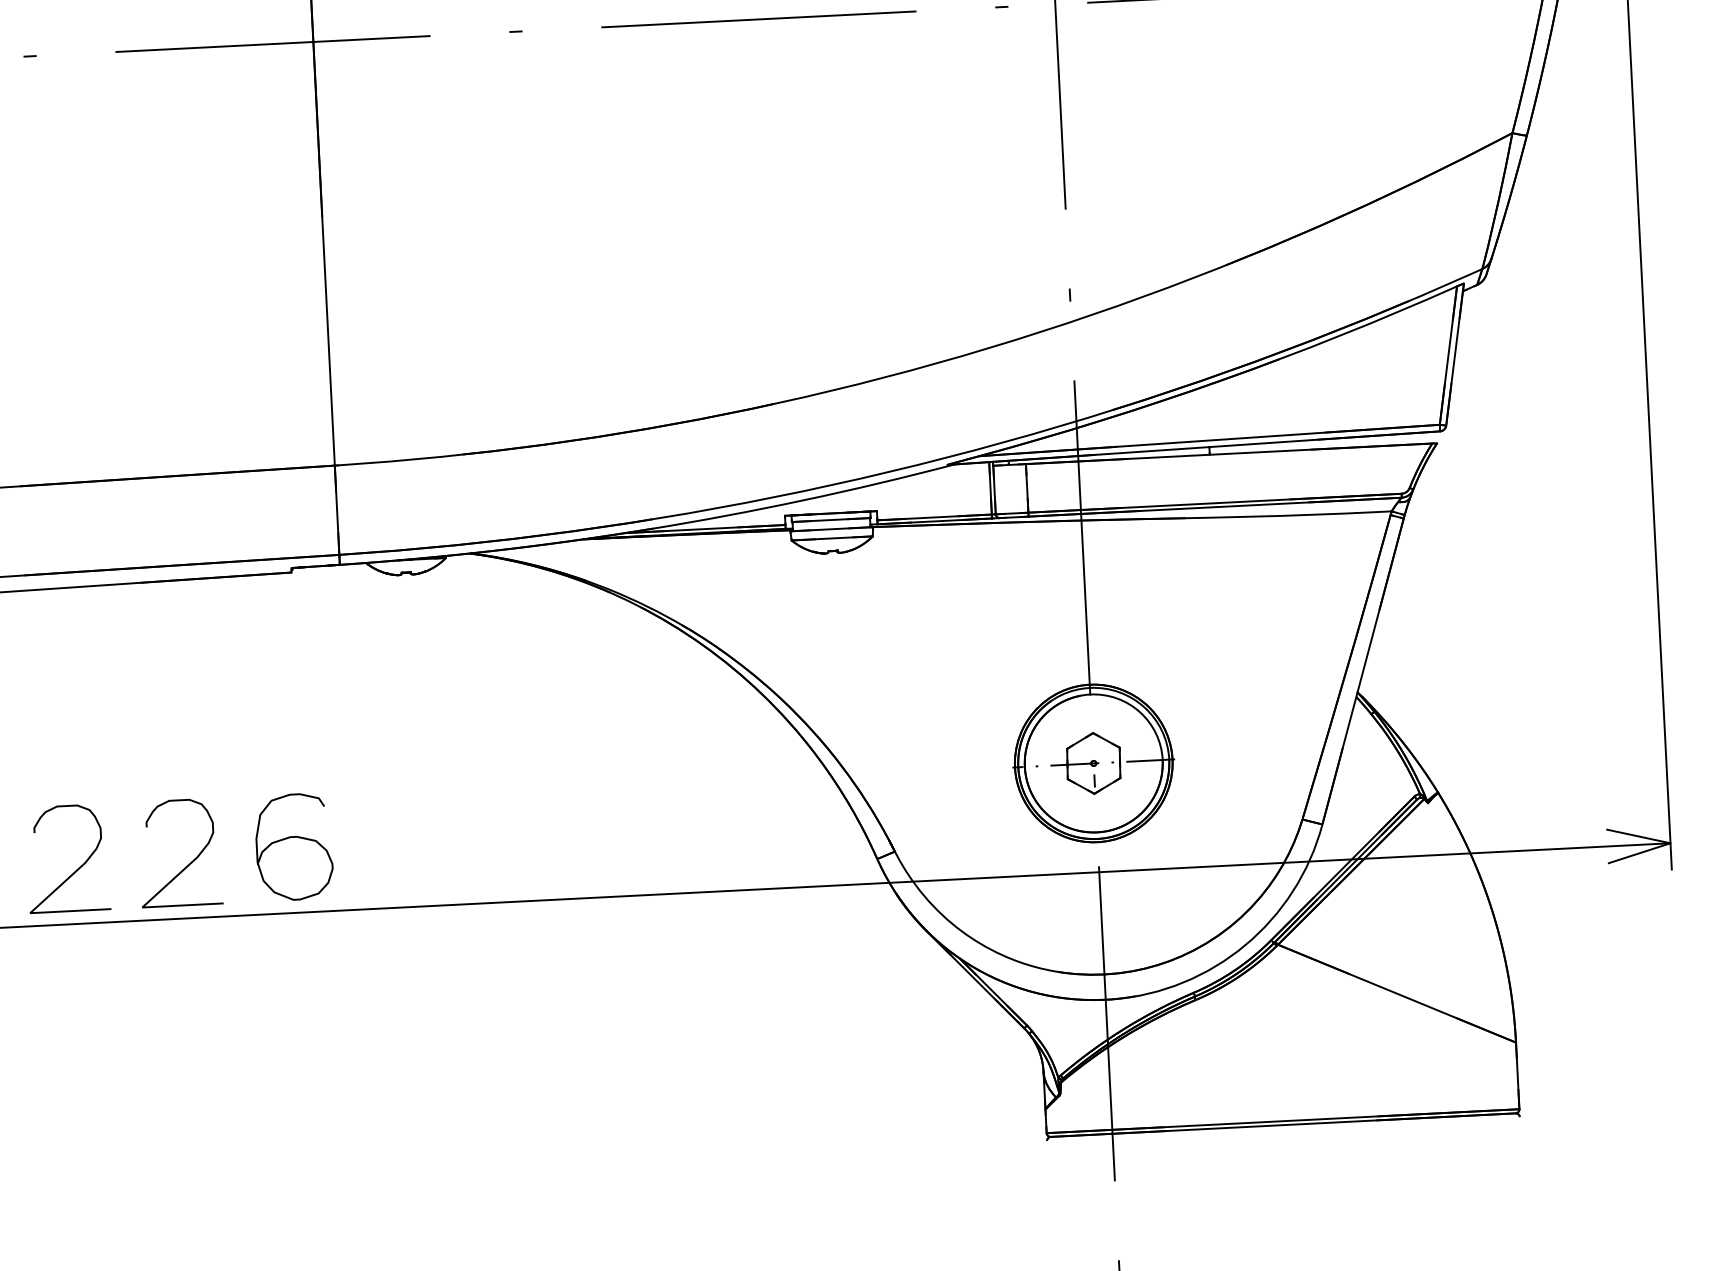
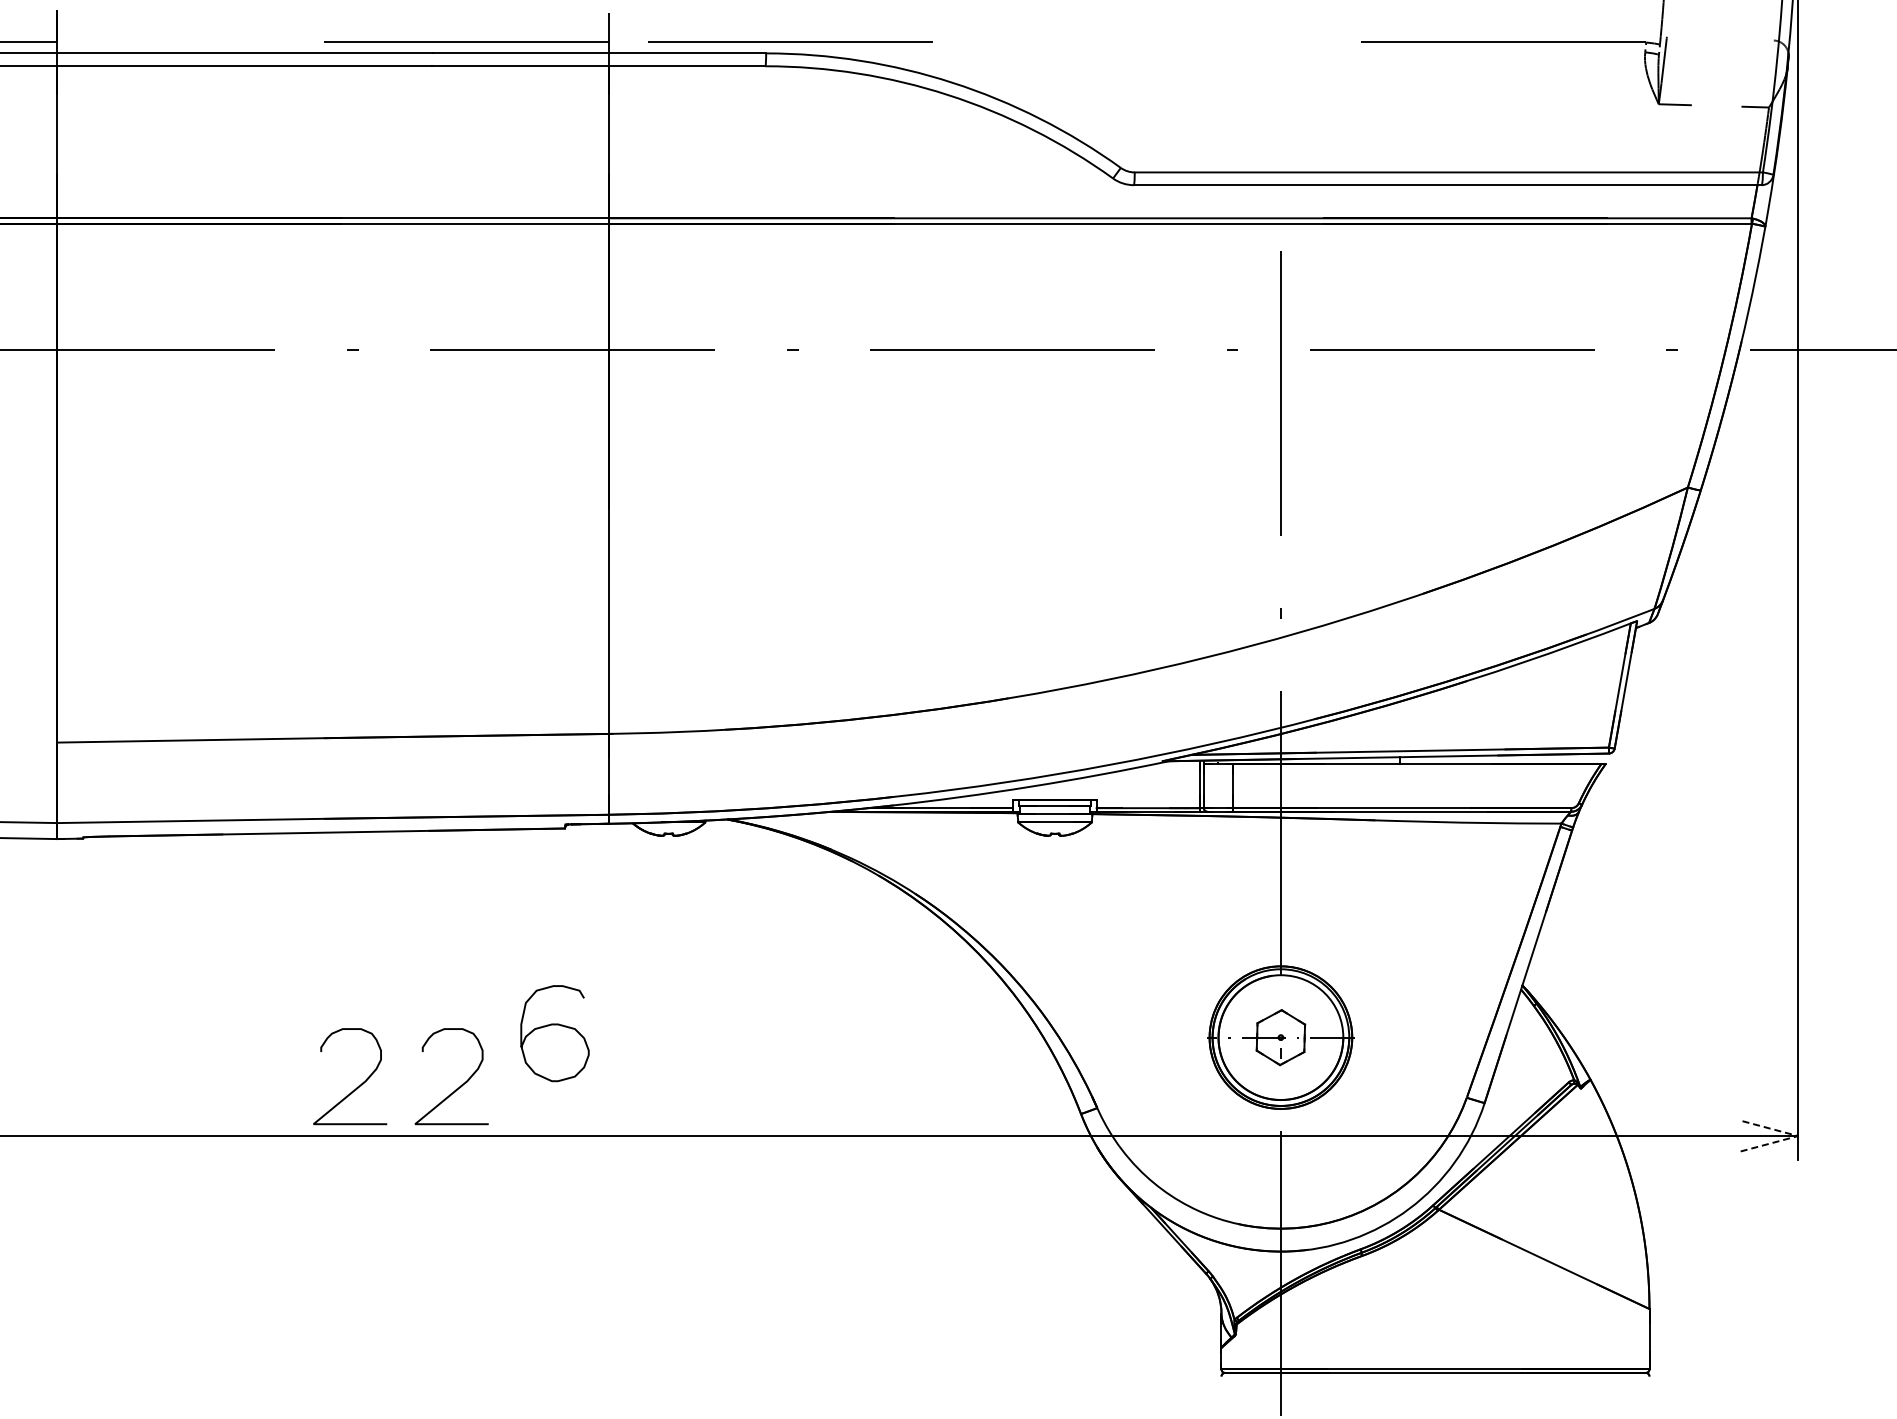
curve: (293, 838) -> (554, 1025), moved
line: (1670, 843) -> (1798, 1136), solid -> dashed

